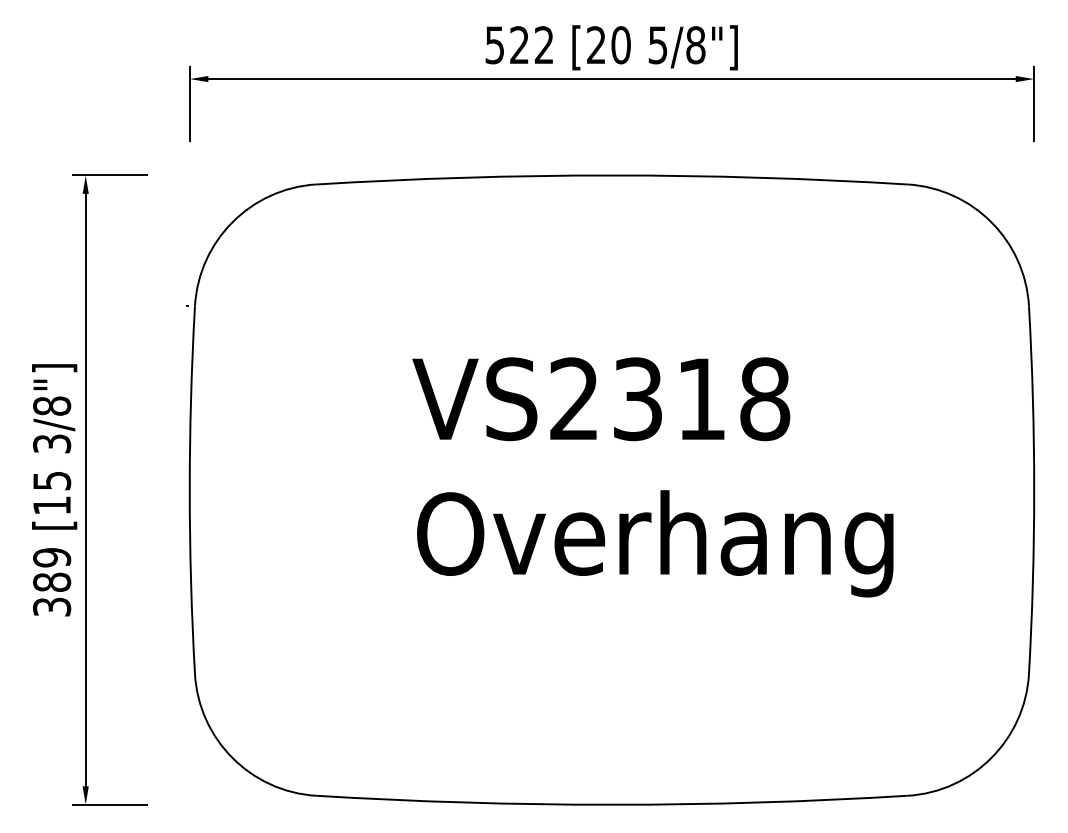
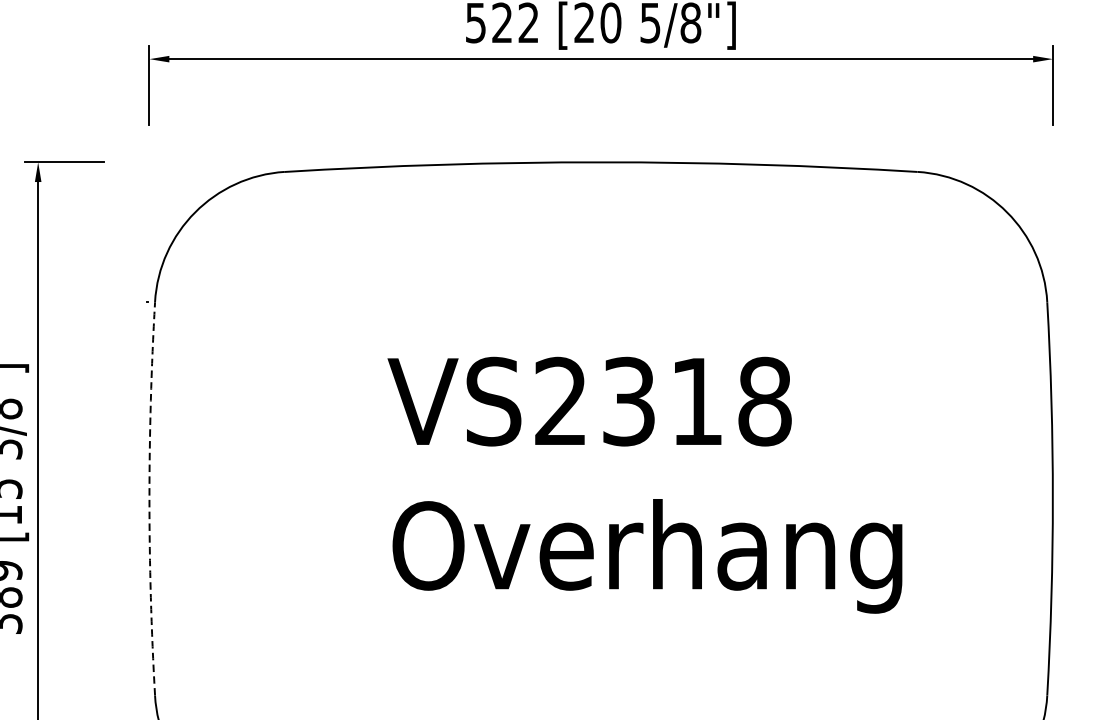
arc: (189, 490) -> (149, 499), solid -> dashed

